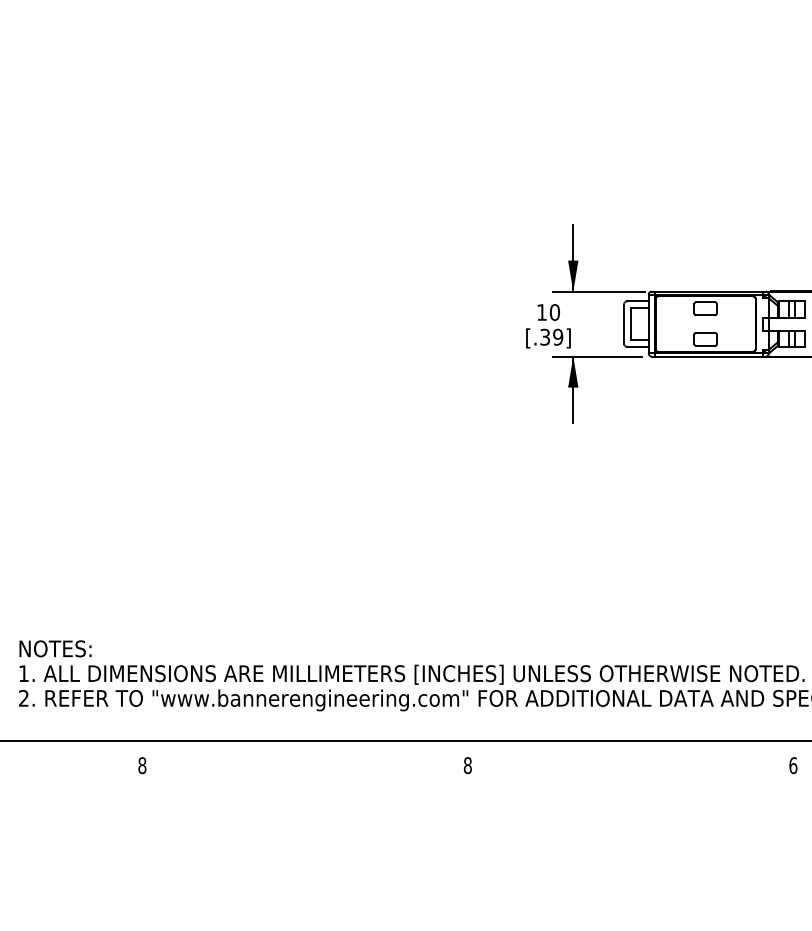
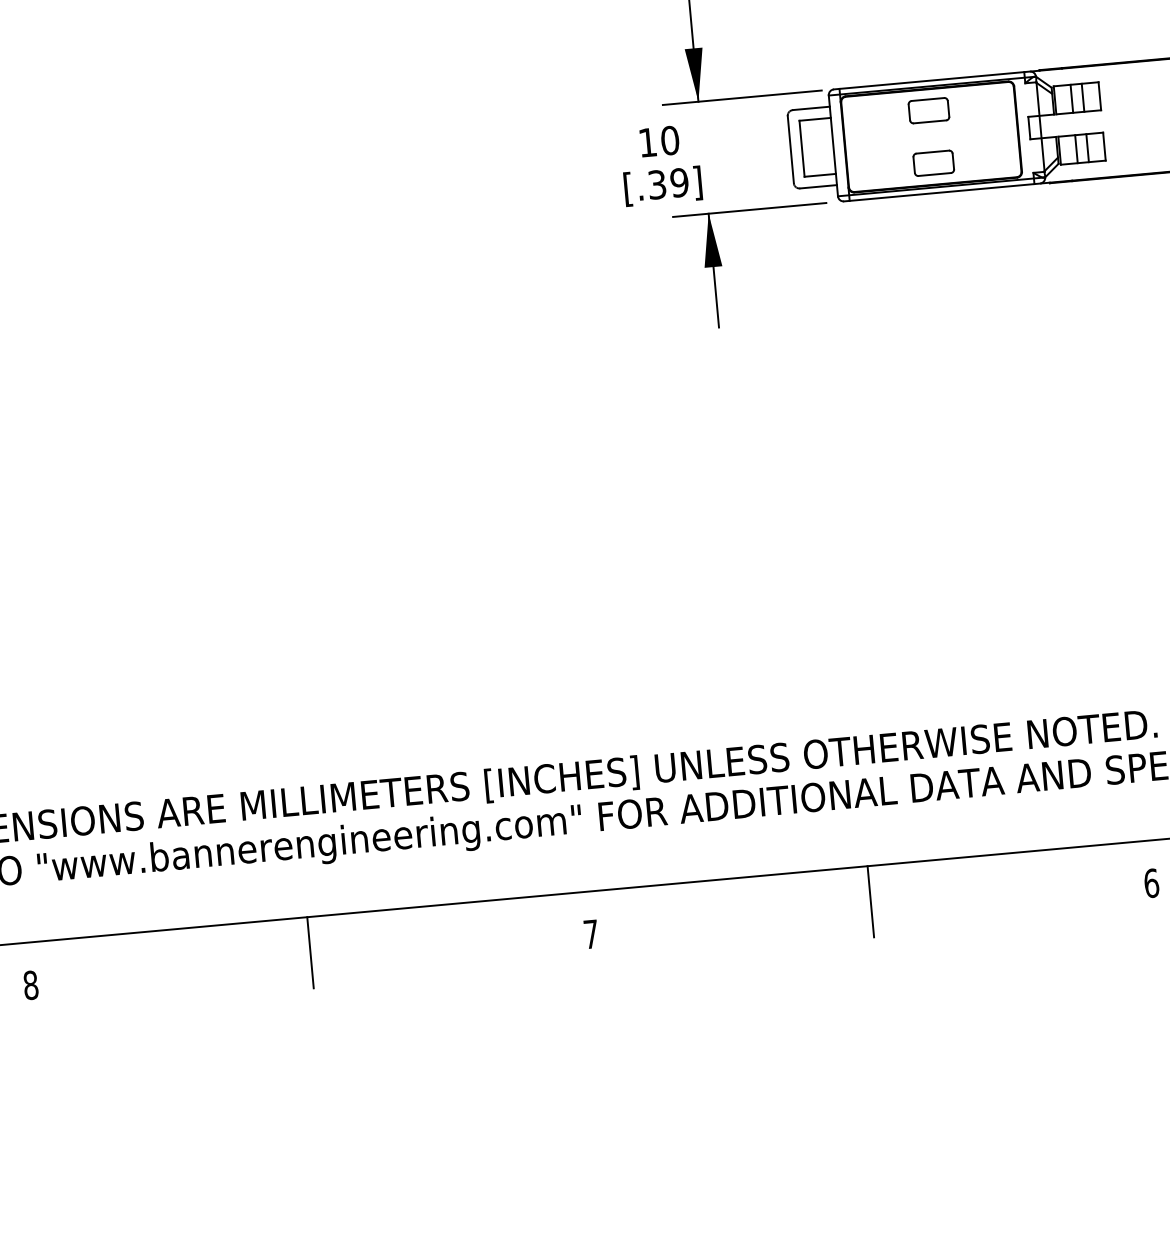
line: (305, 761) -> (311, 952), added
line: (630, 761) -> (870, 901), added
text: (467, 765) -> (590, 934), 8 -> 7

